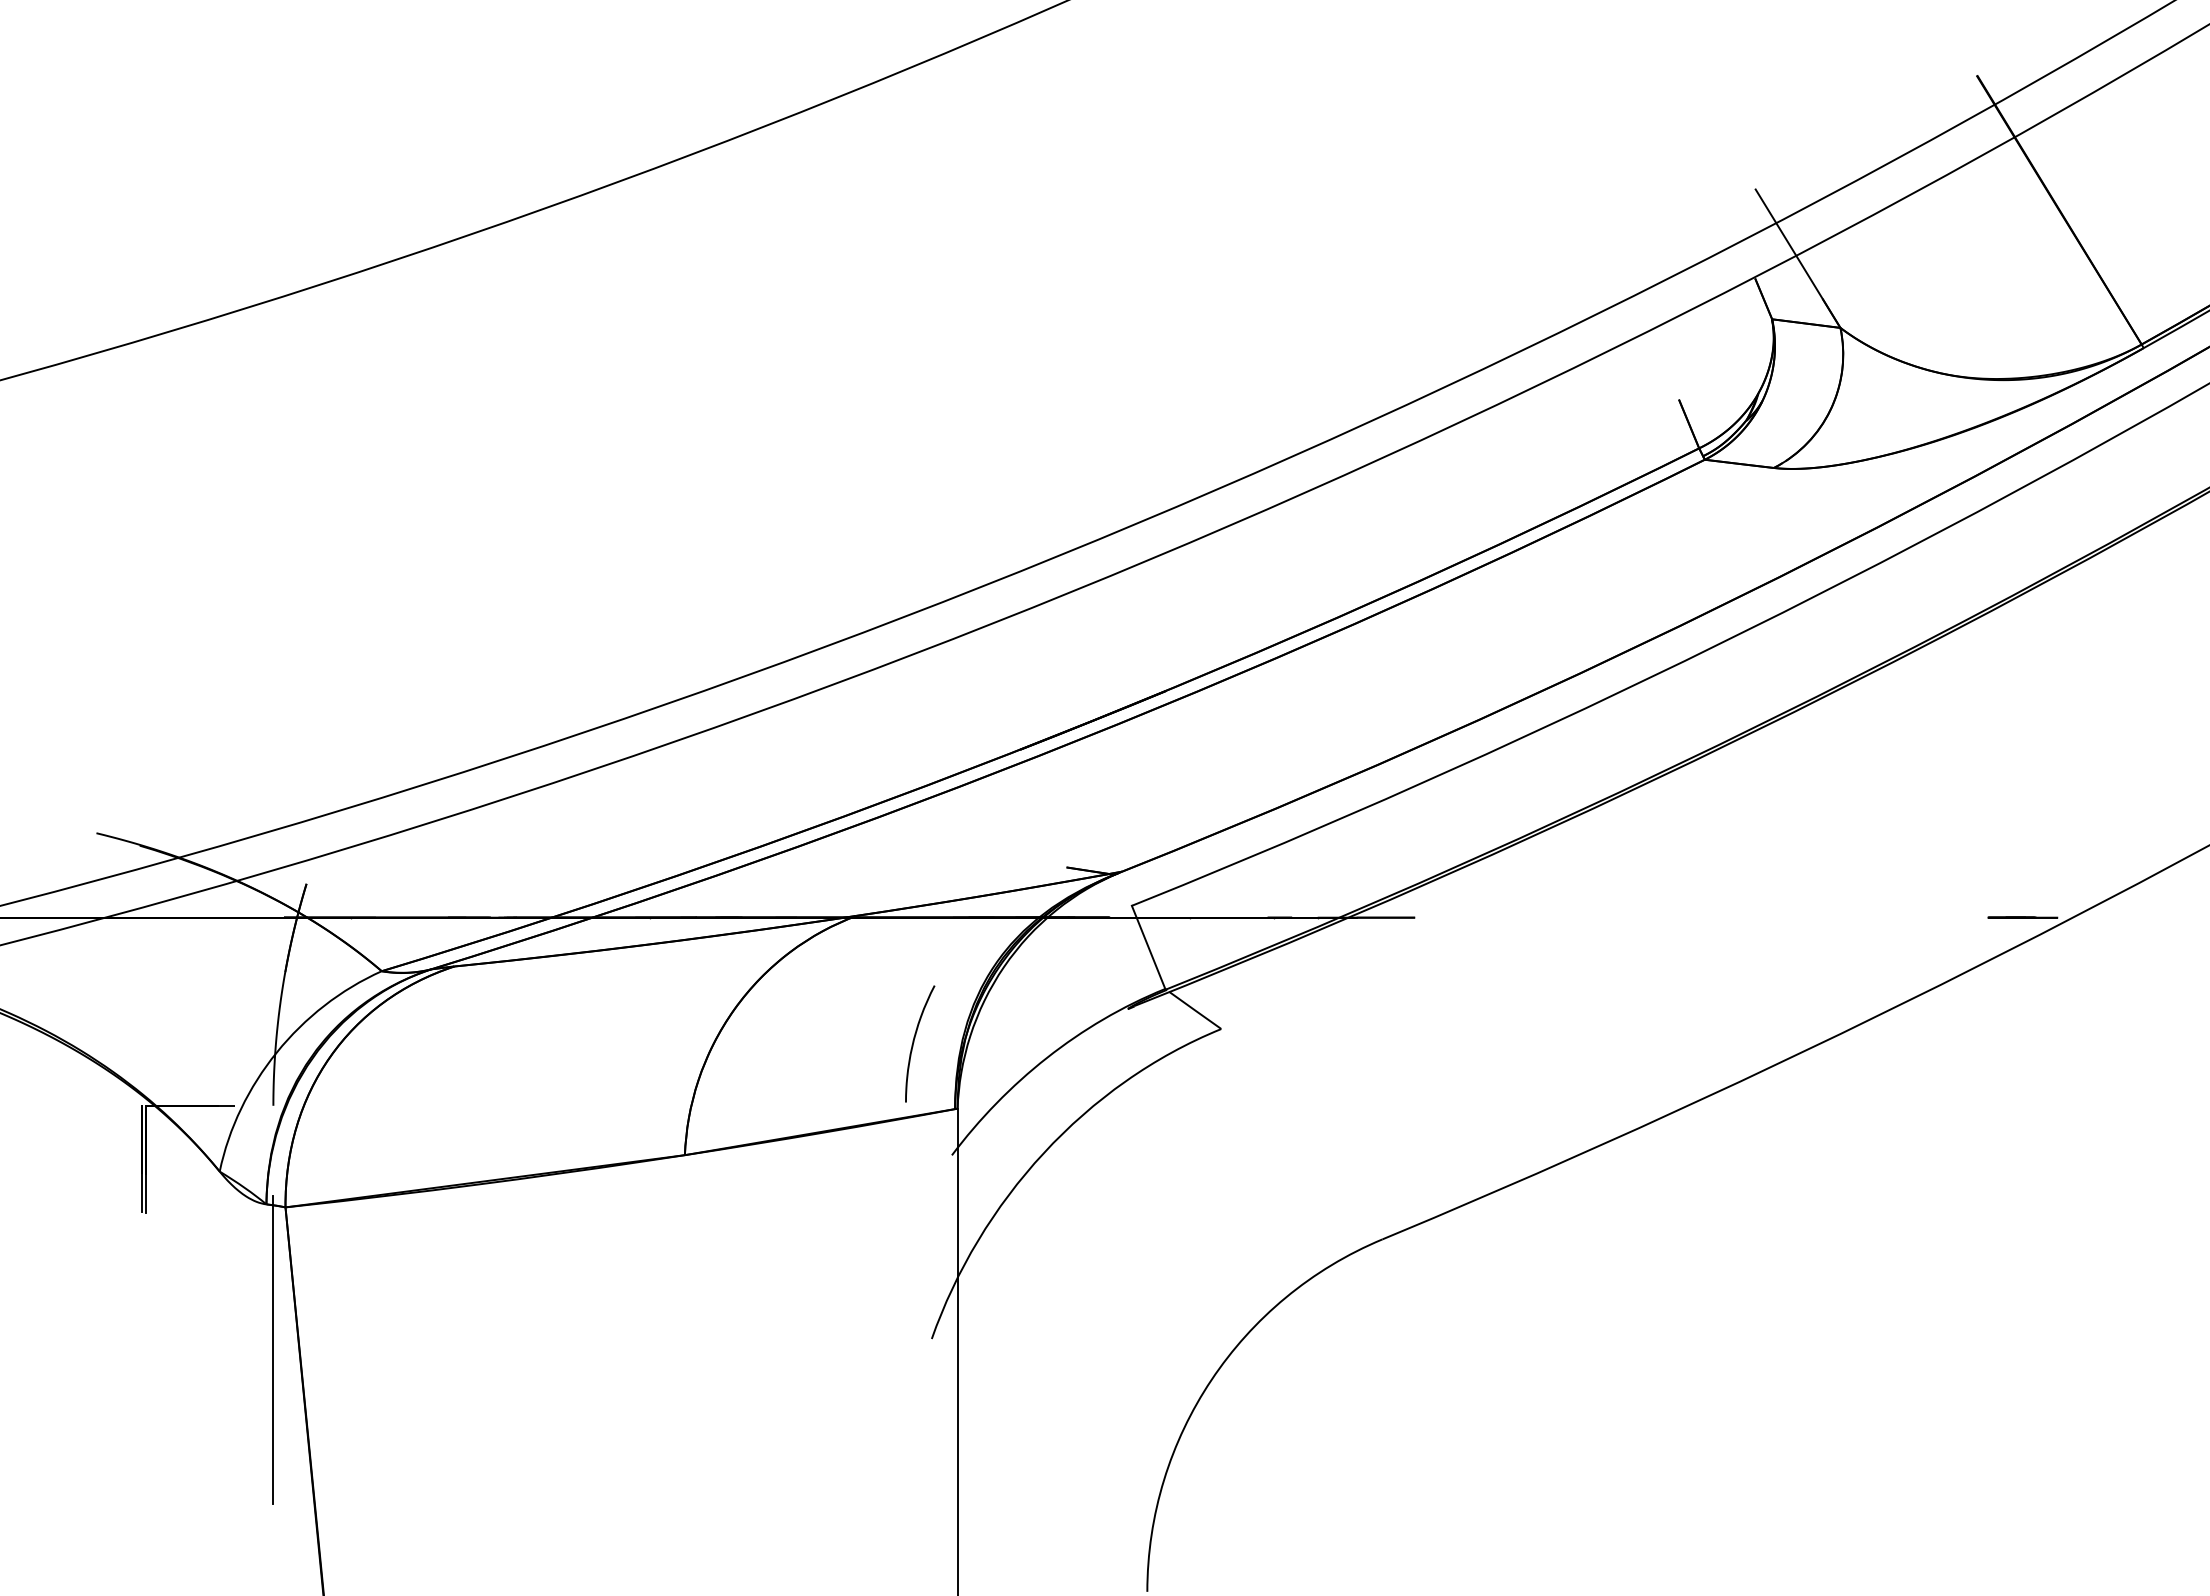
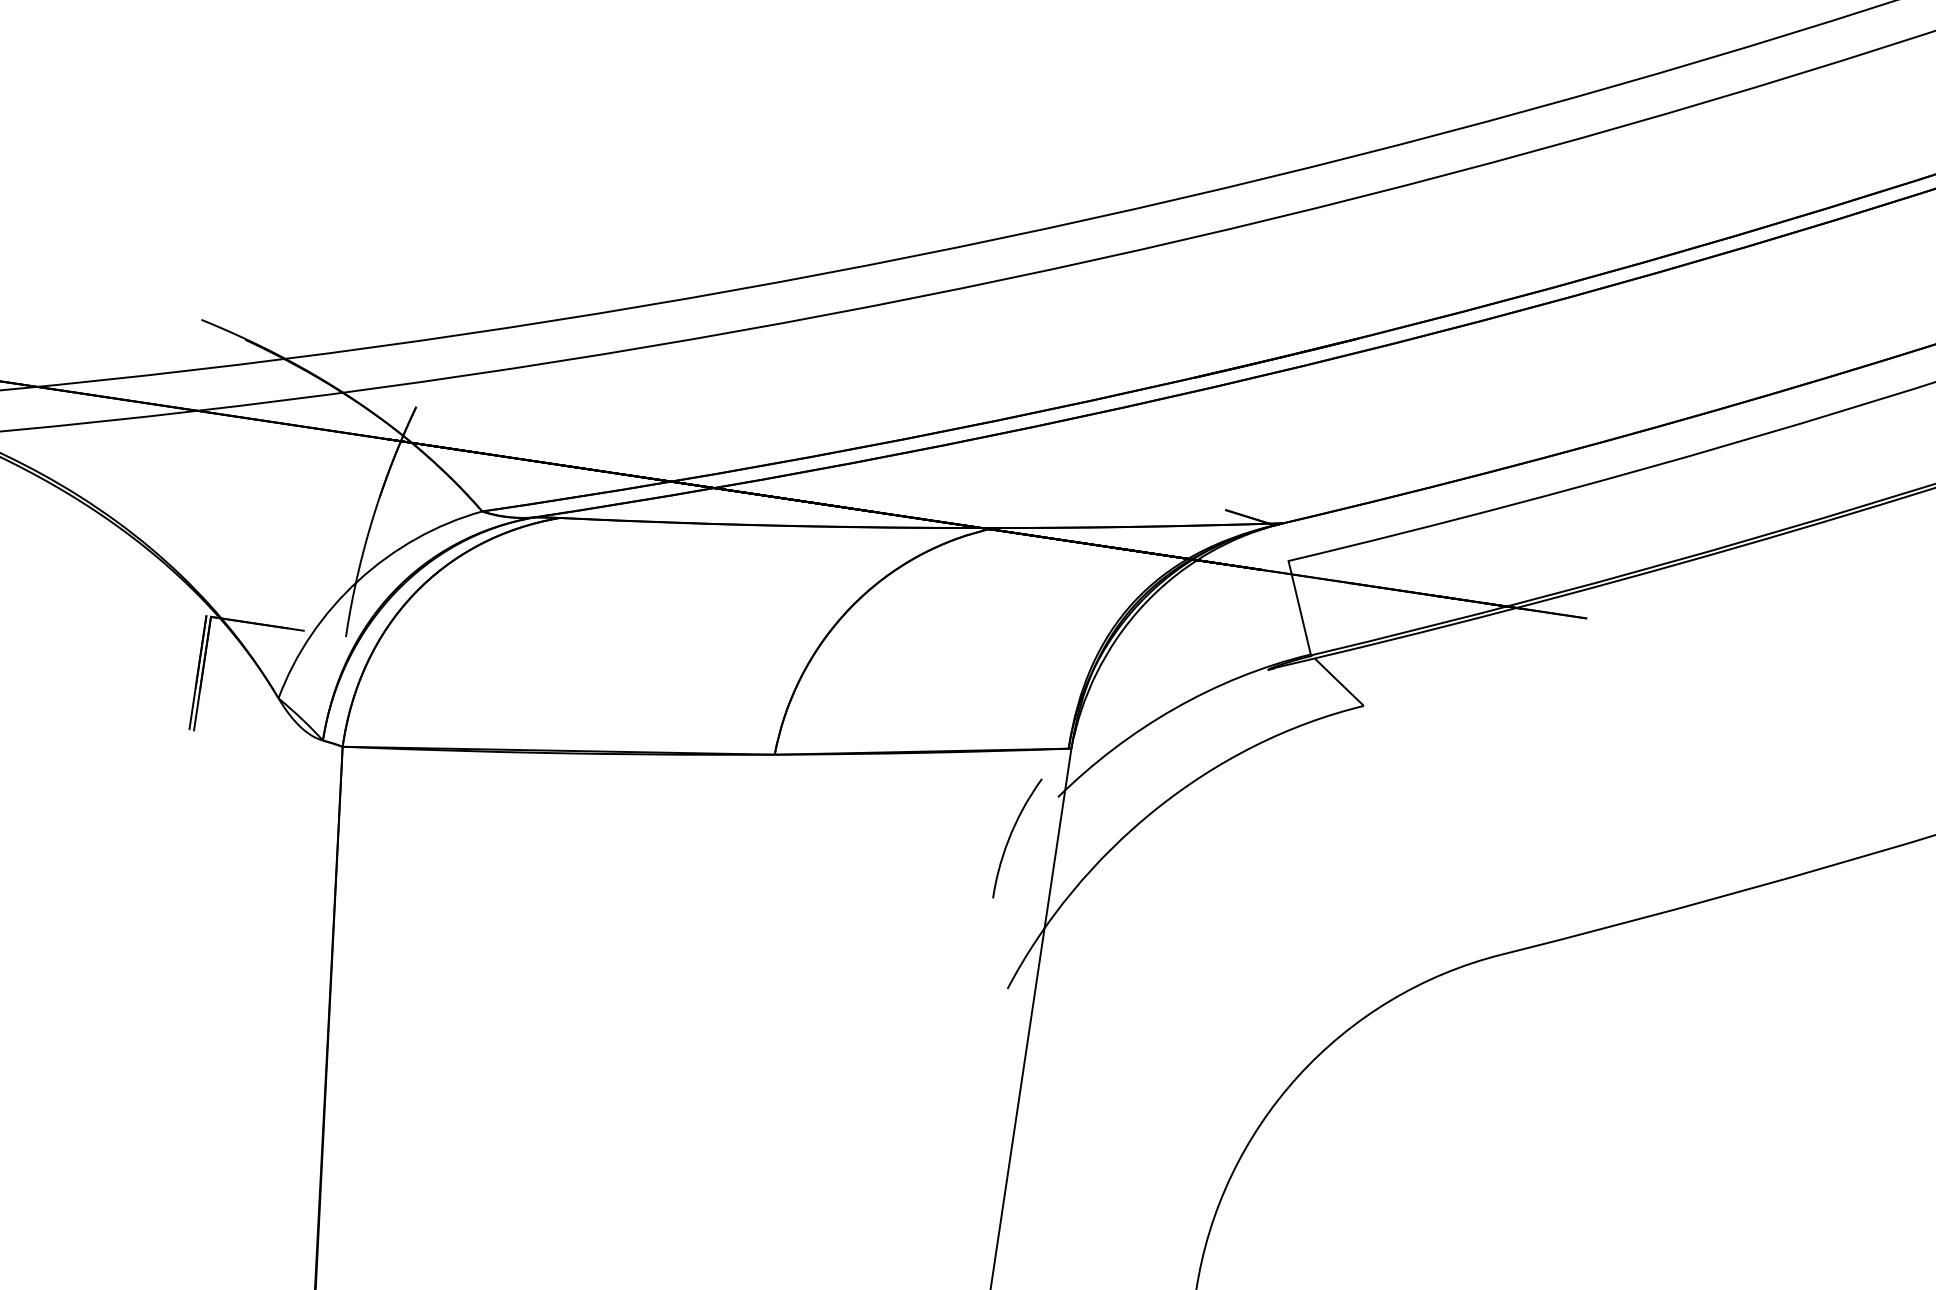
curve: (914, 1042) -> (1011, 836), moved
line: (273, 1350) -> (307, 896), removed

